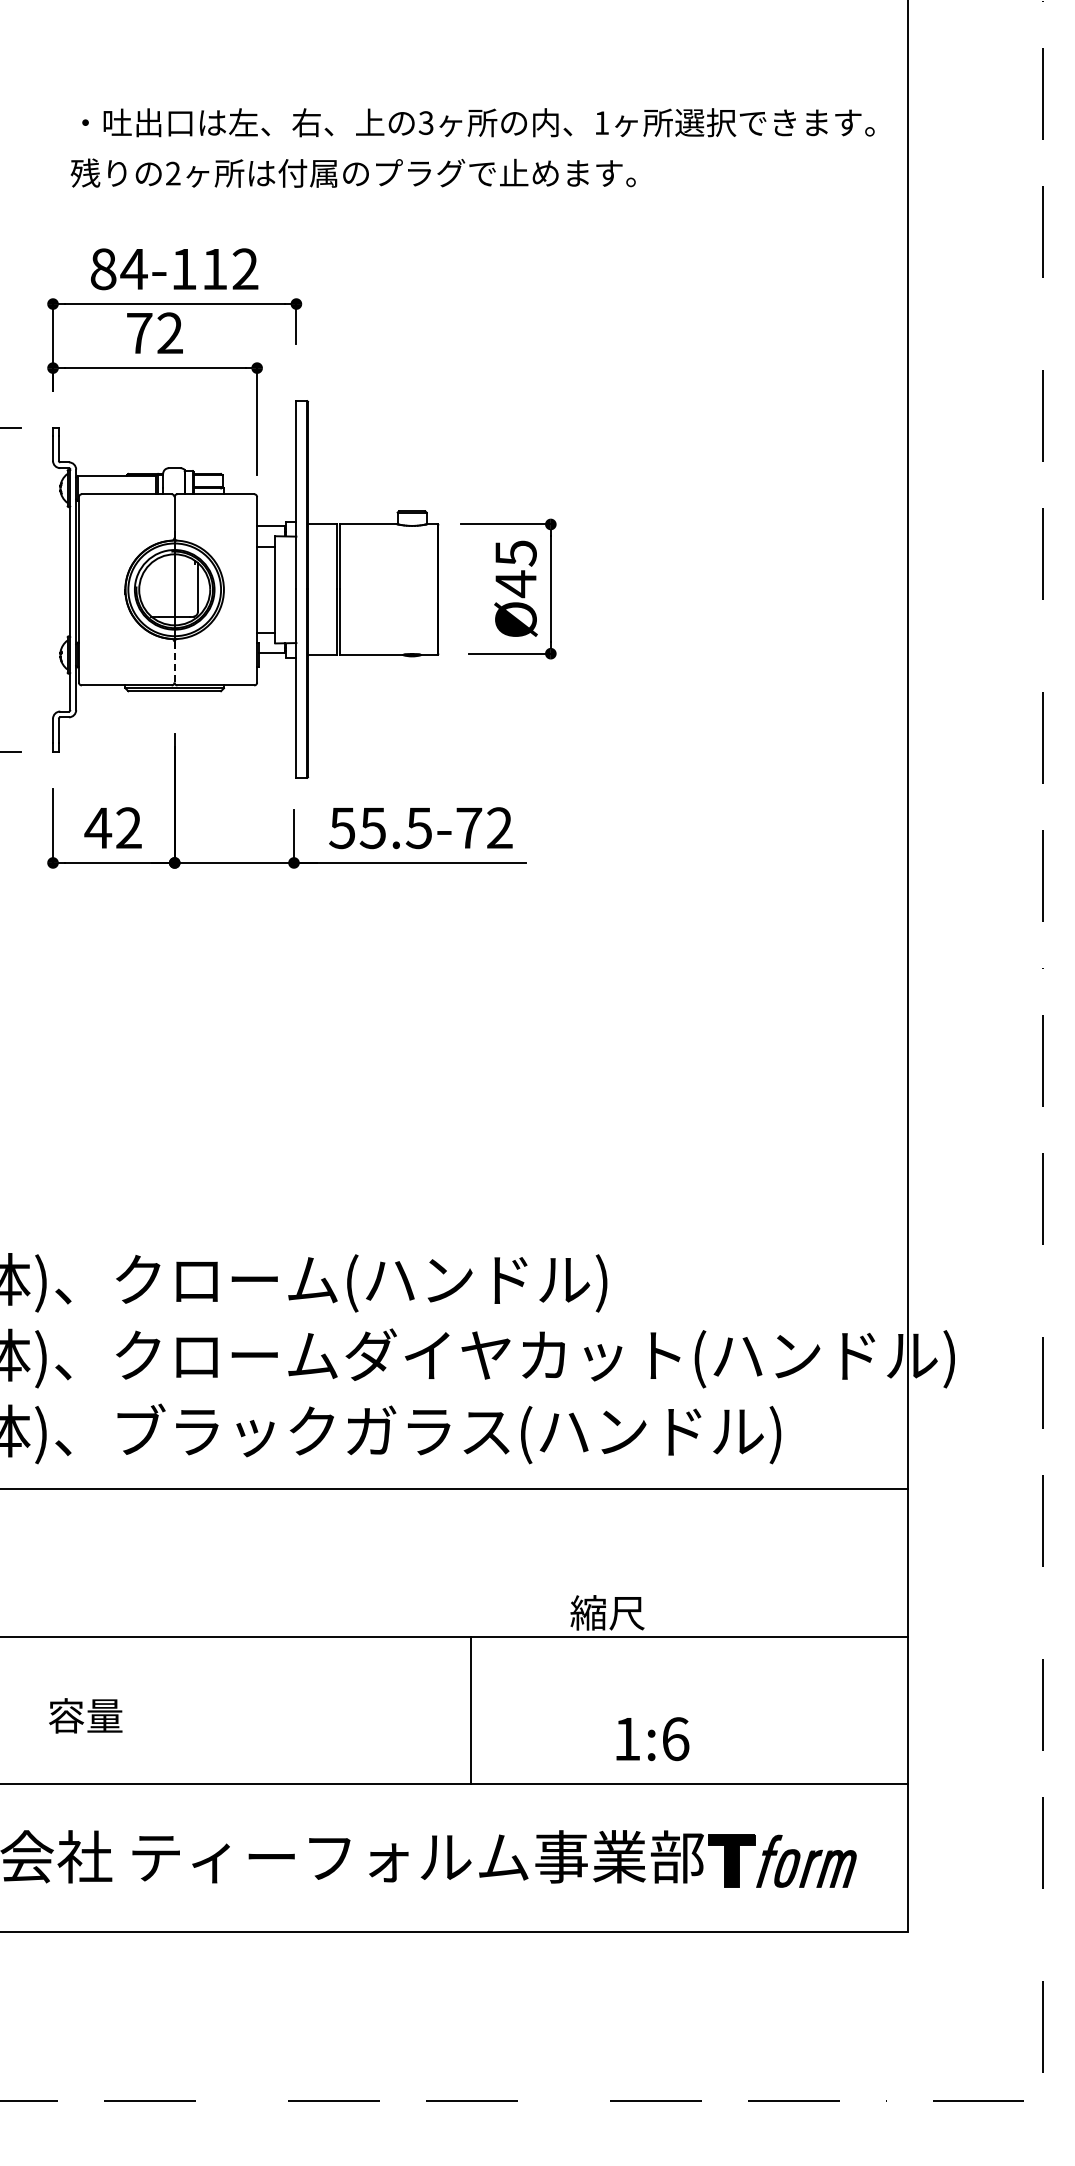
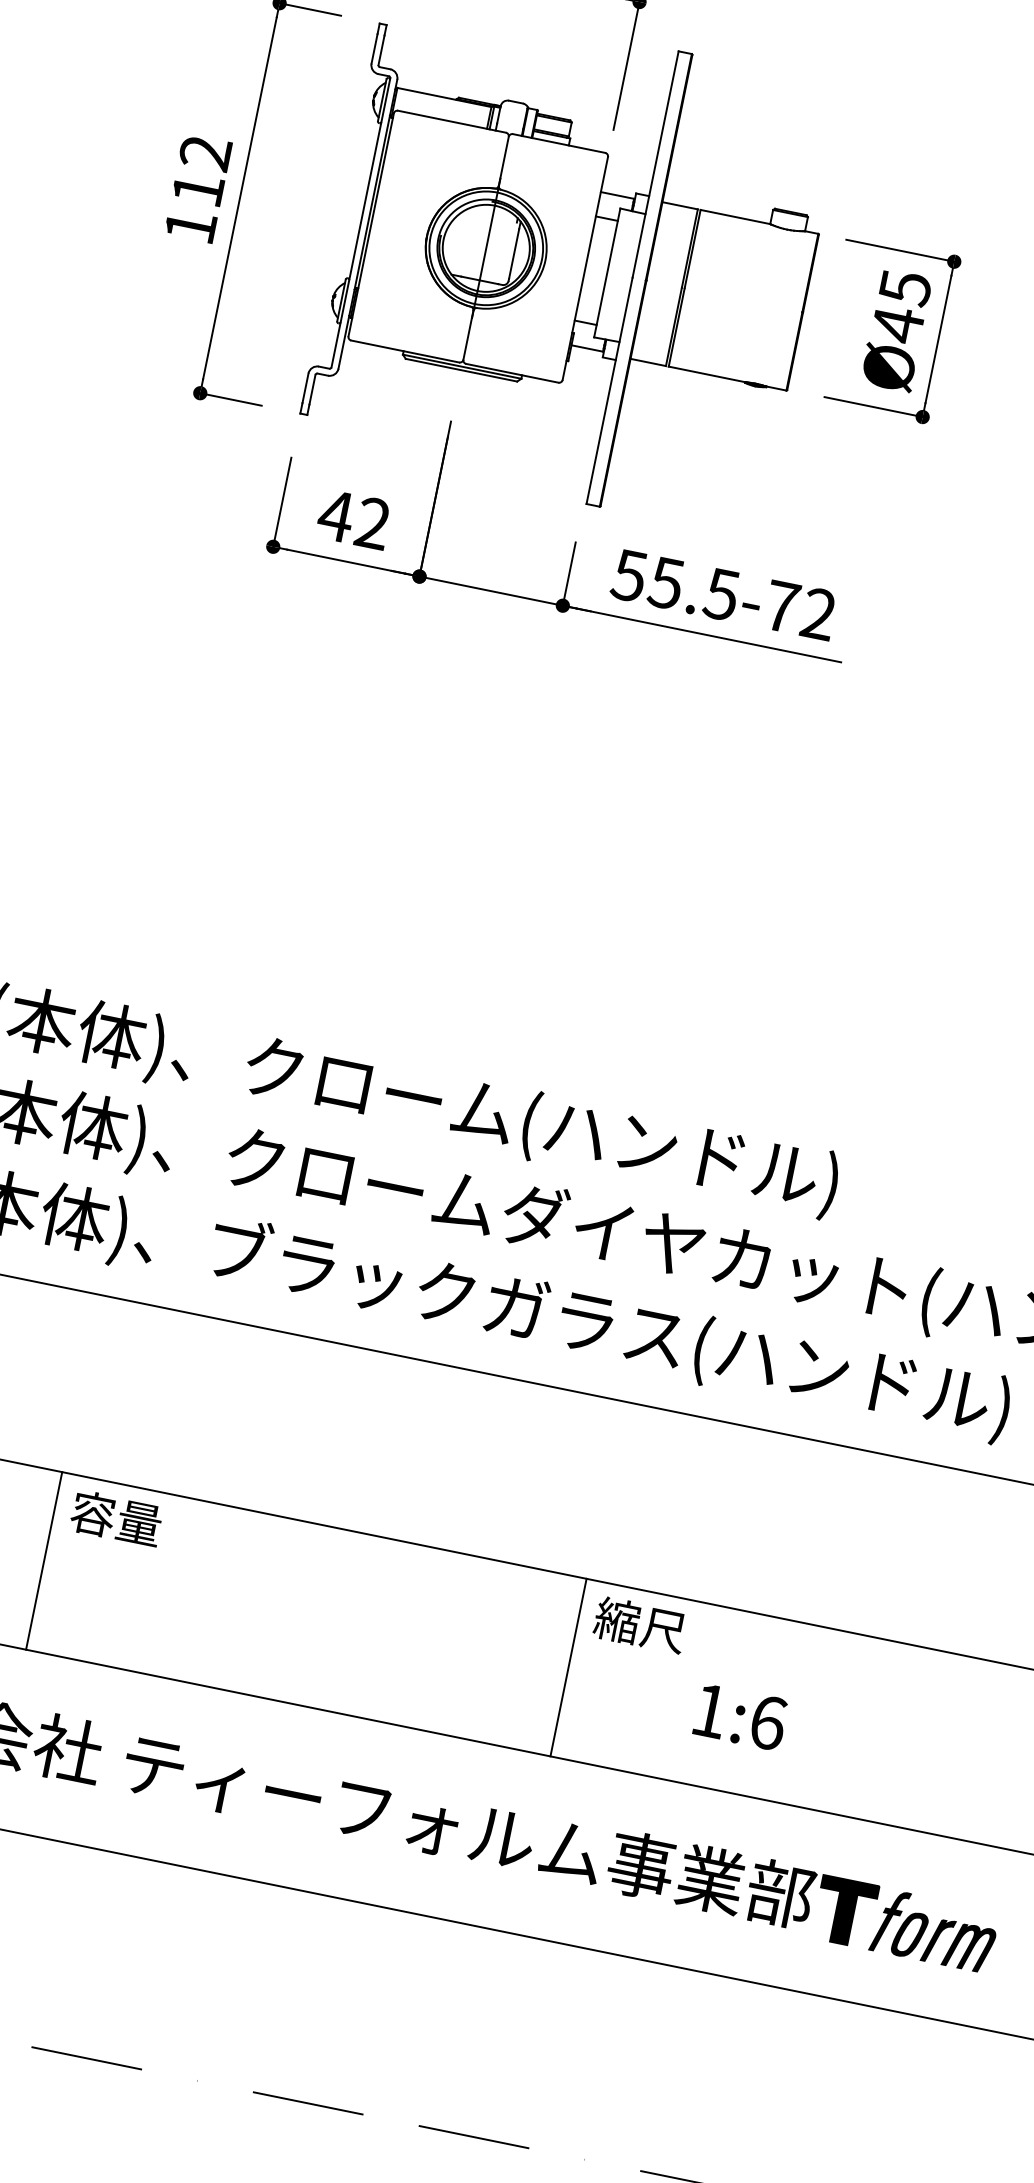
line: (174, 662) -> (468, 335), dashed -> solid
text: (607, 1612) -> (640, 1624), moved
line: (34, 1710) -> (43, 1560), added
text: (85, 1715) -> (116, 1518), moved
text: (652, 1739) -> (740, 1717), moved

